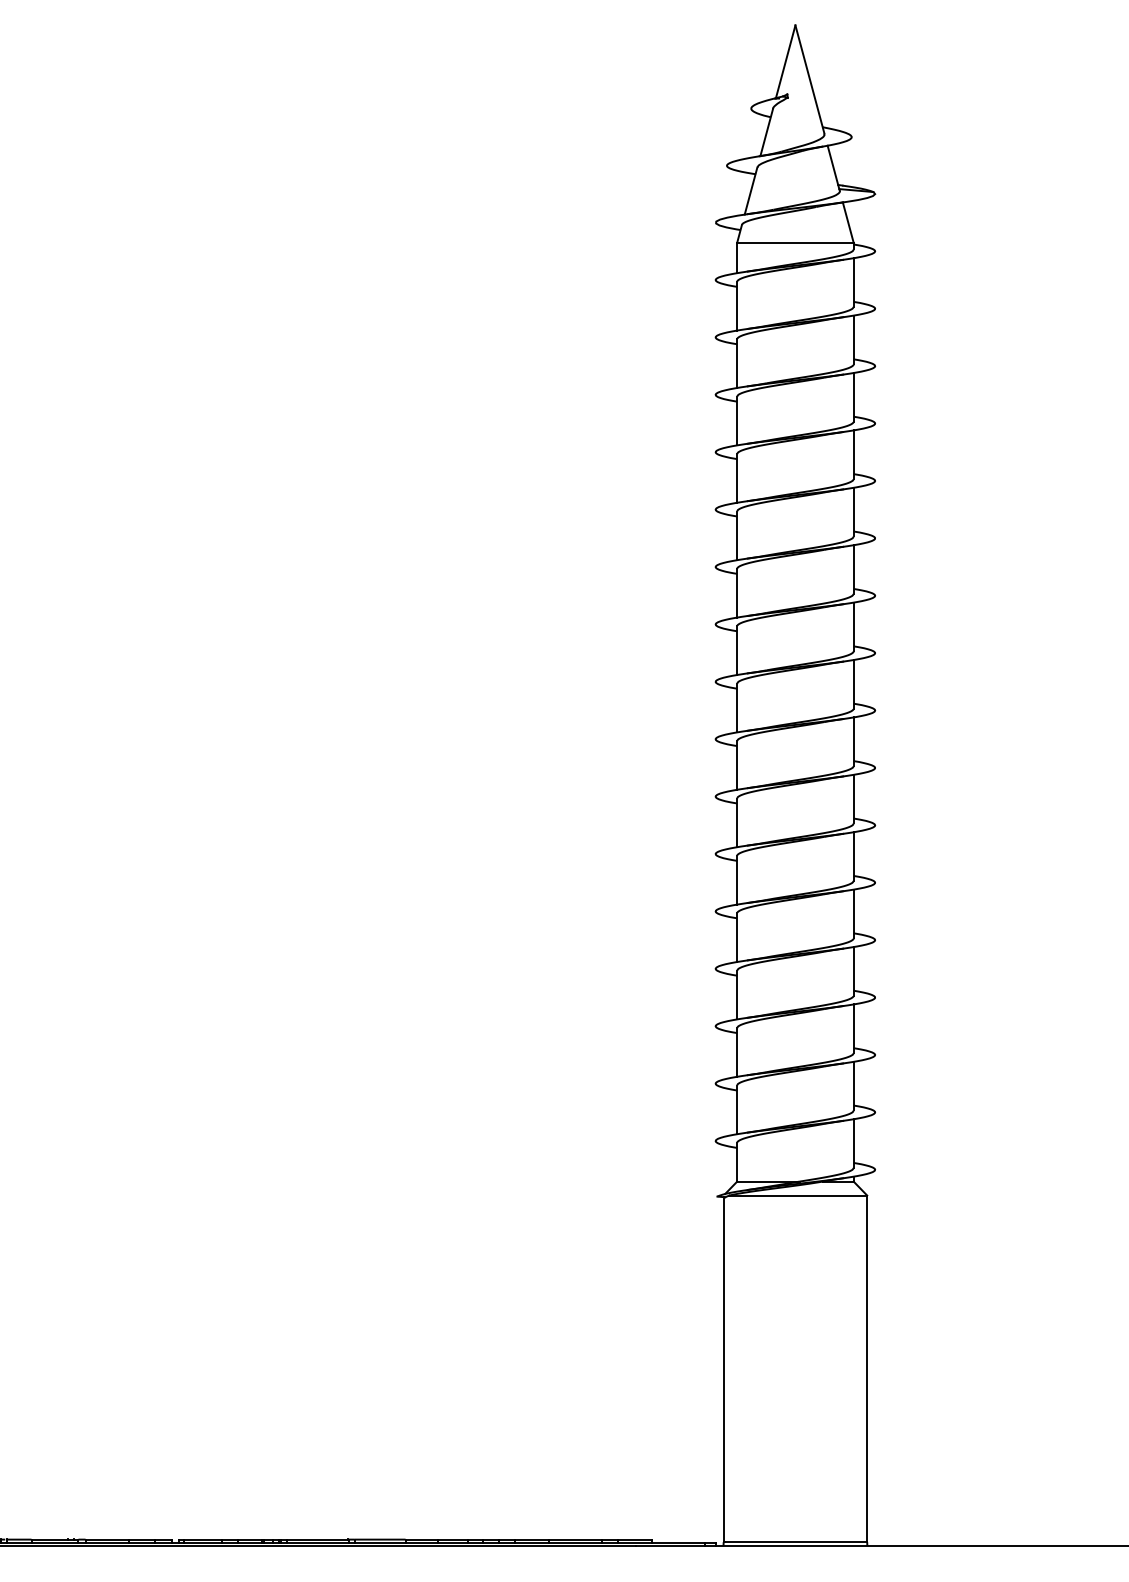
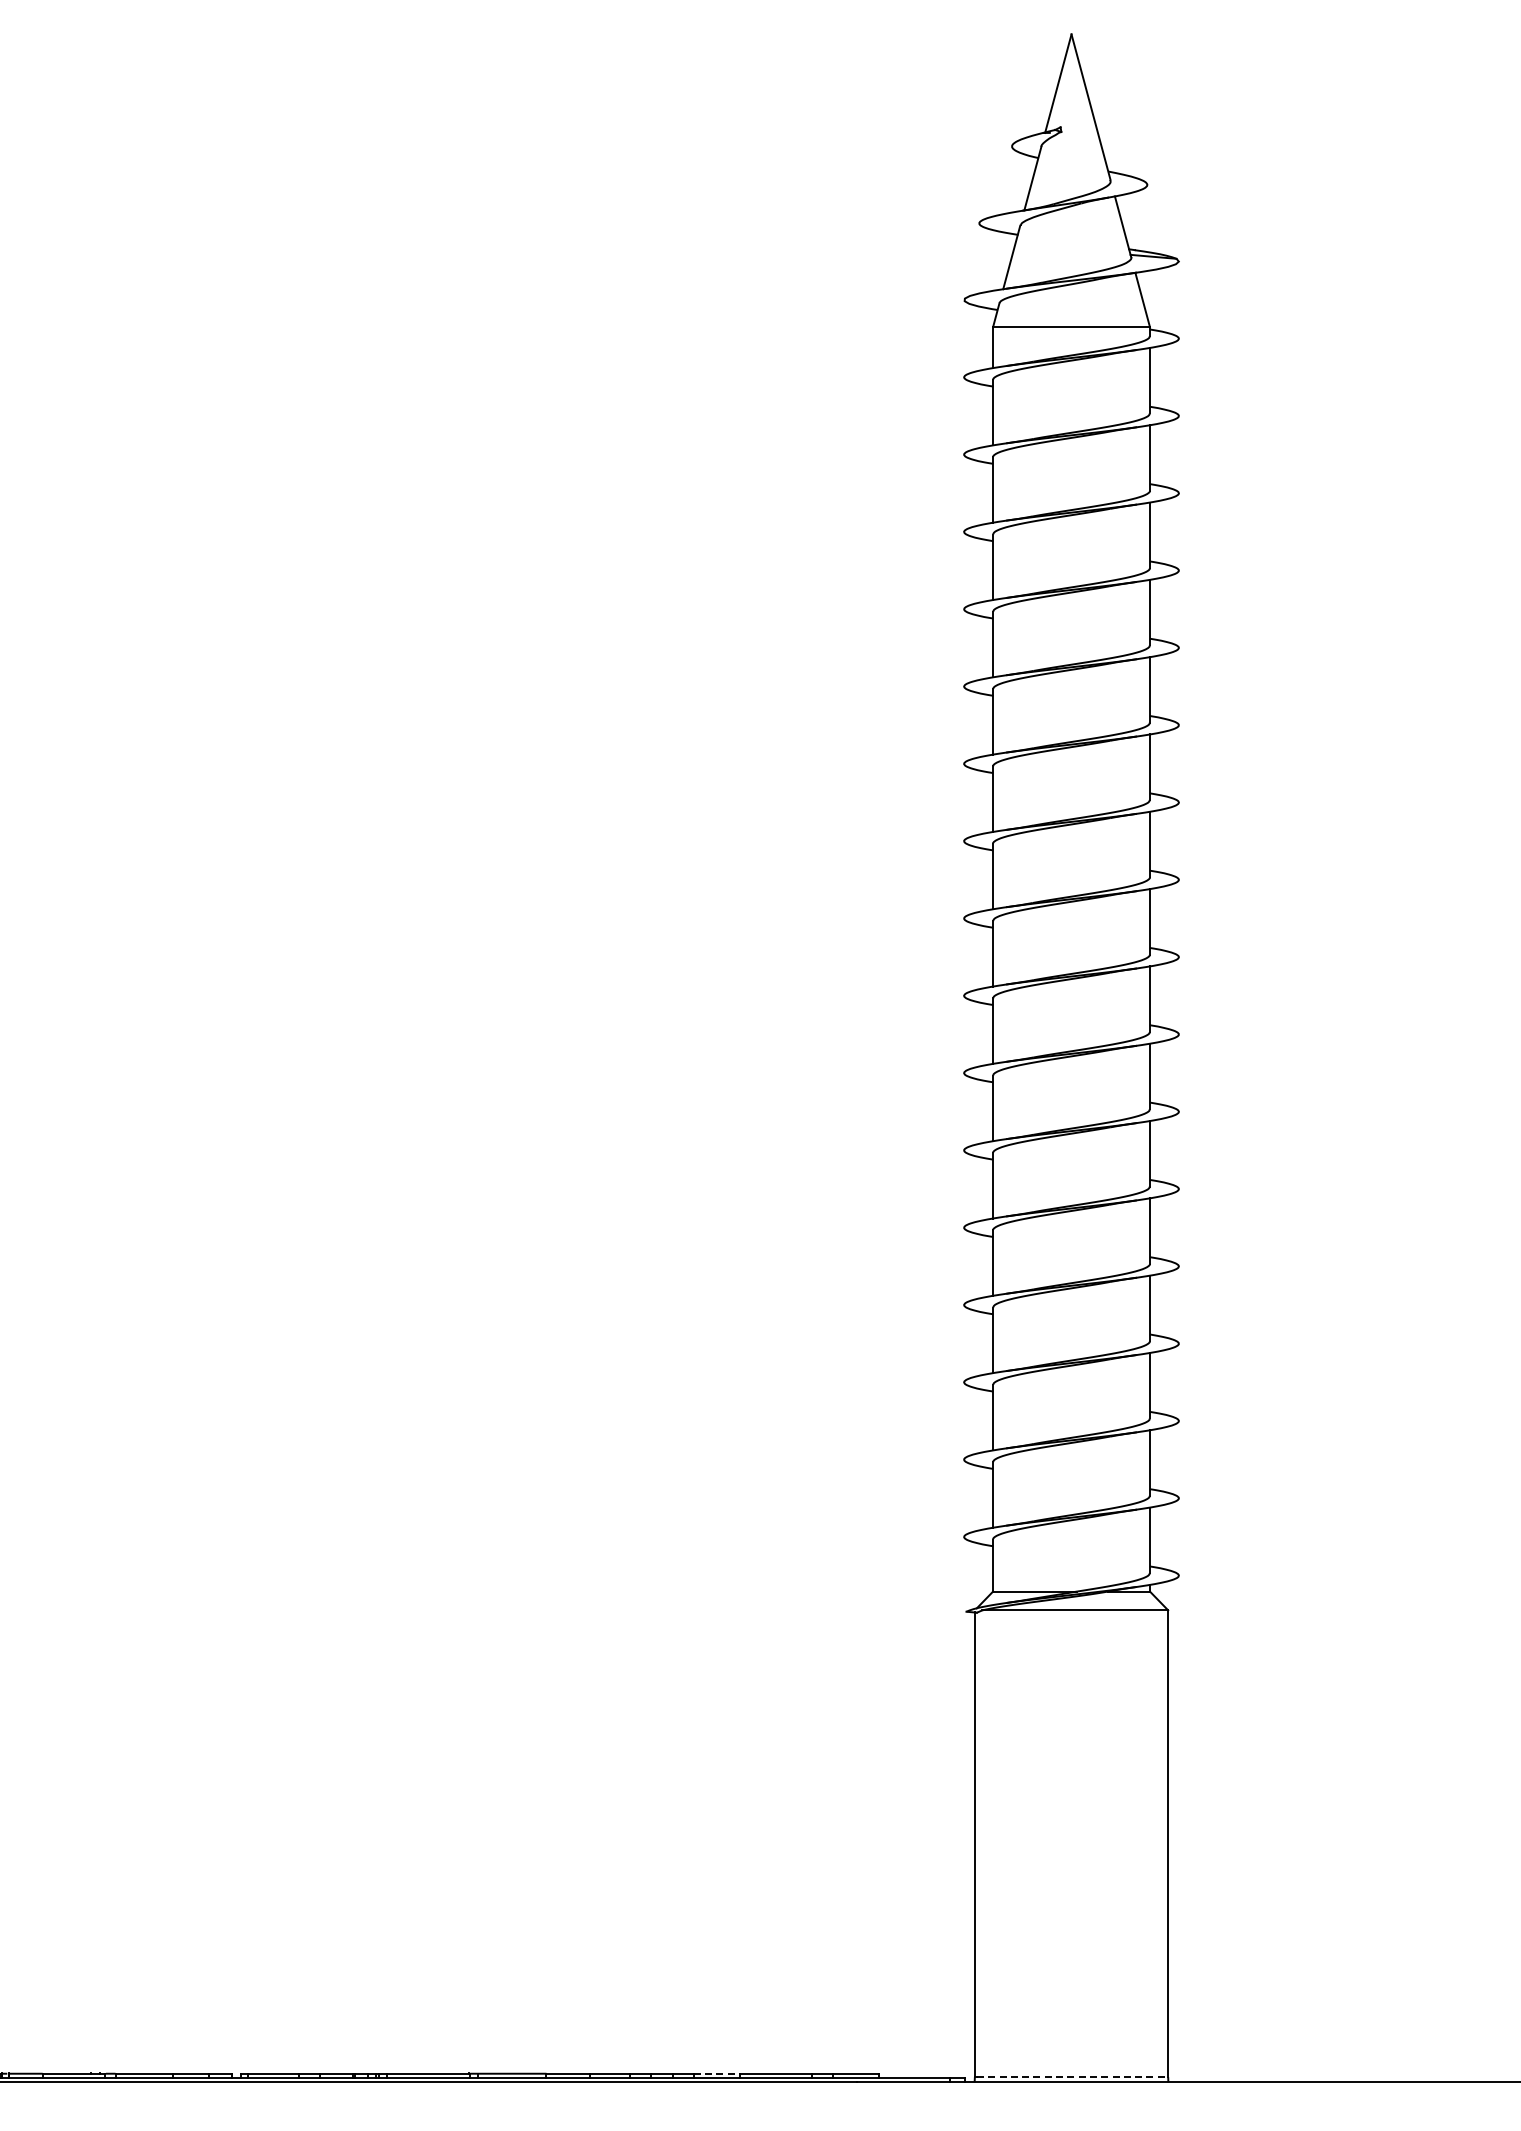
line: (532, 1539) -> (717, 2073), solid -> dashed
line: (796, 1542) -> (1072, 2077), solid -> dashed

